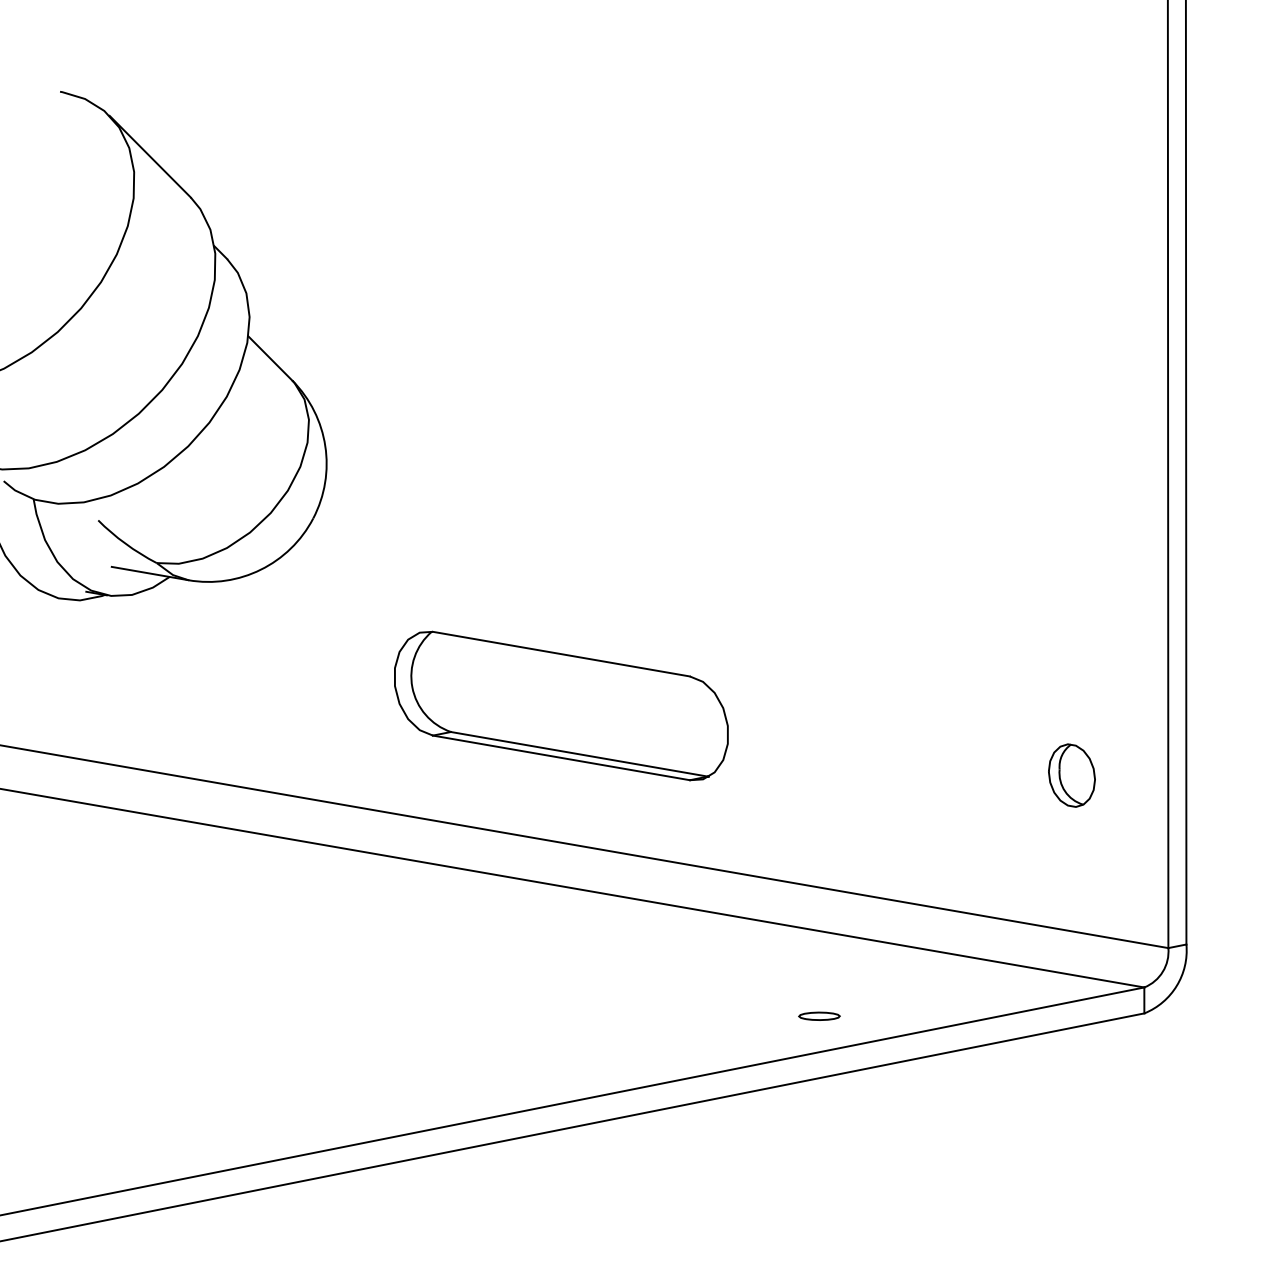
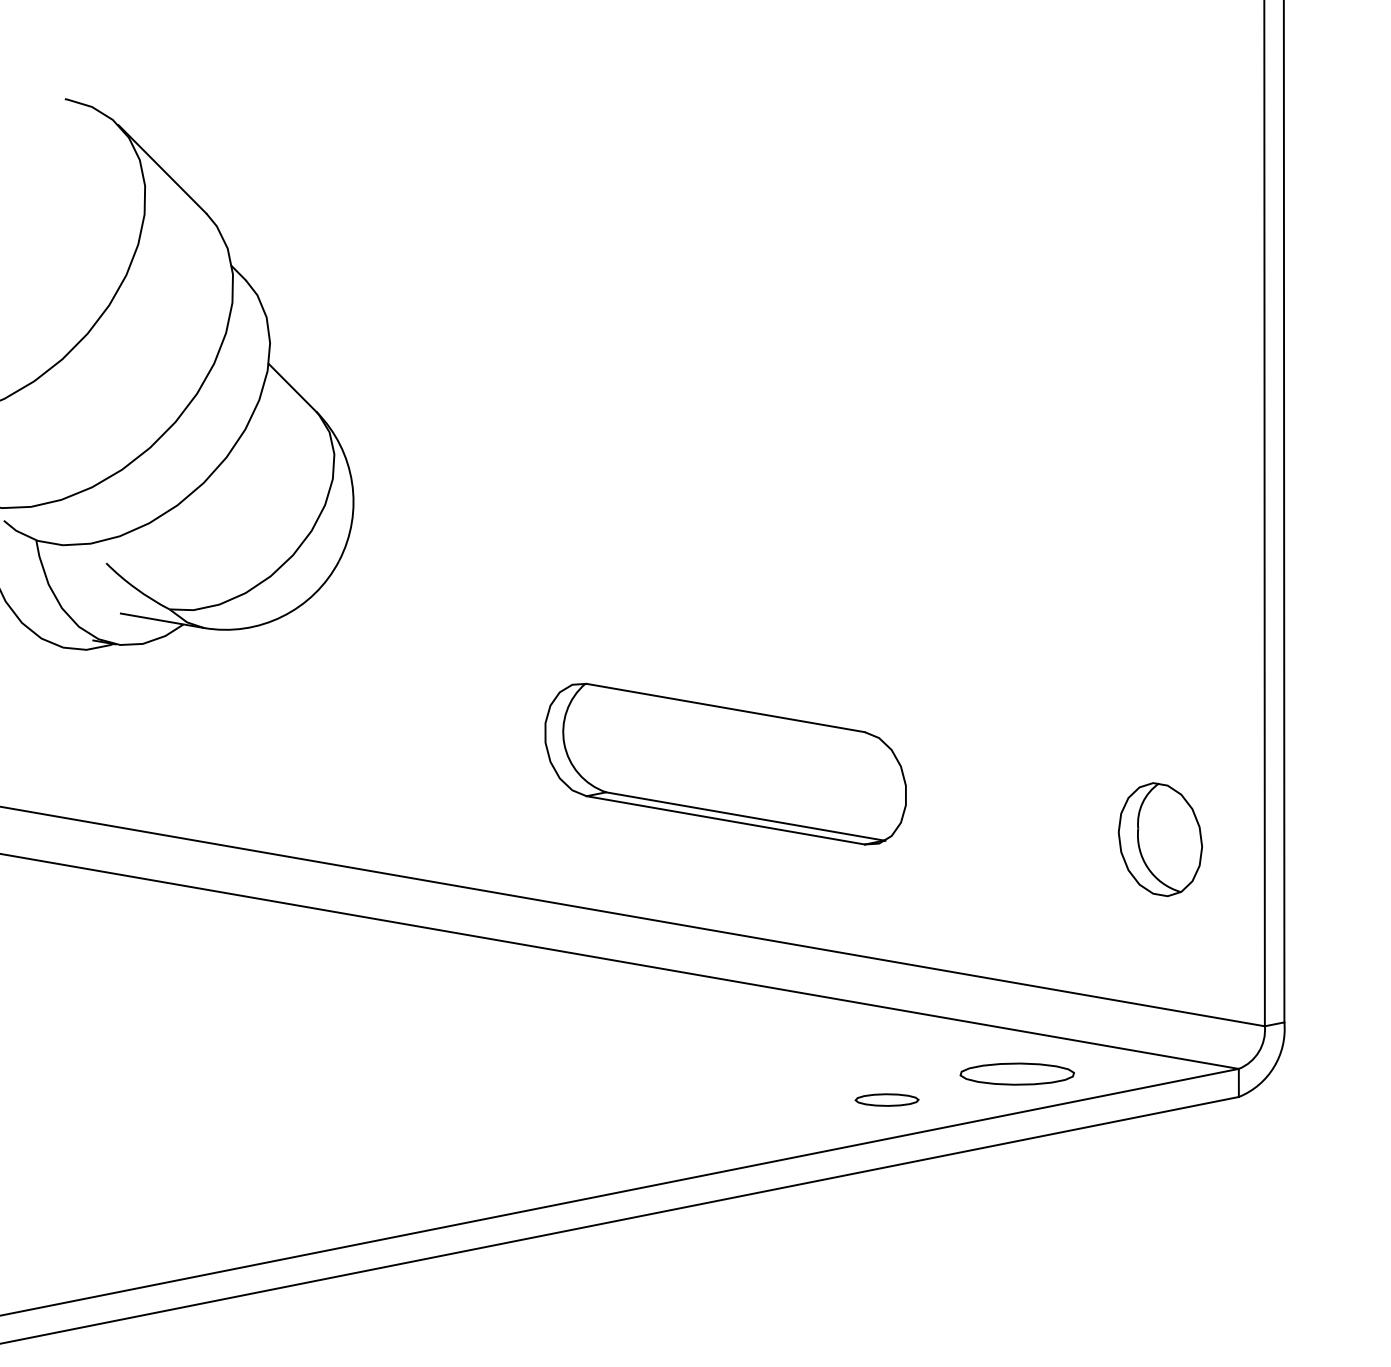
part: (561, 705) -> (725, 763), moved
part: (1071, 775) -> (1159, 839), size x1.67
part: (939, 991) -> (1017, 1073), added
part: (819, 1016) -> (887, 1100), size x1.43

